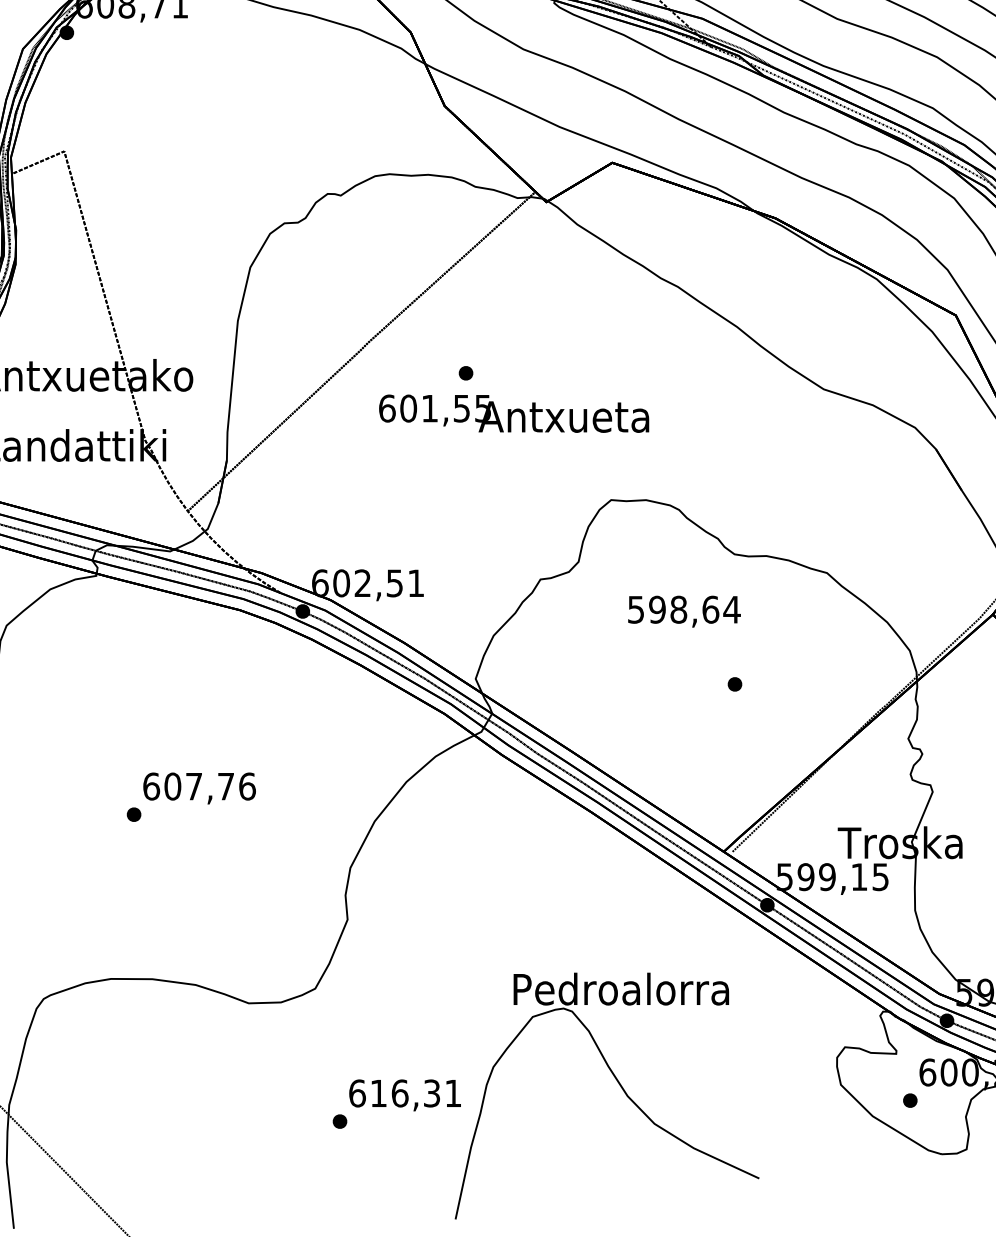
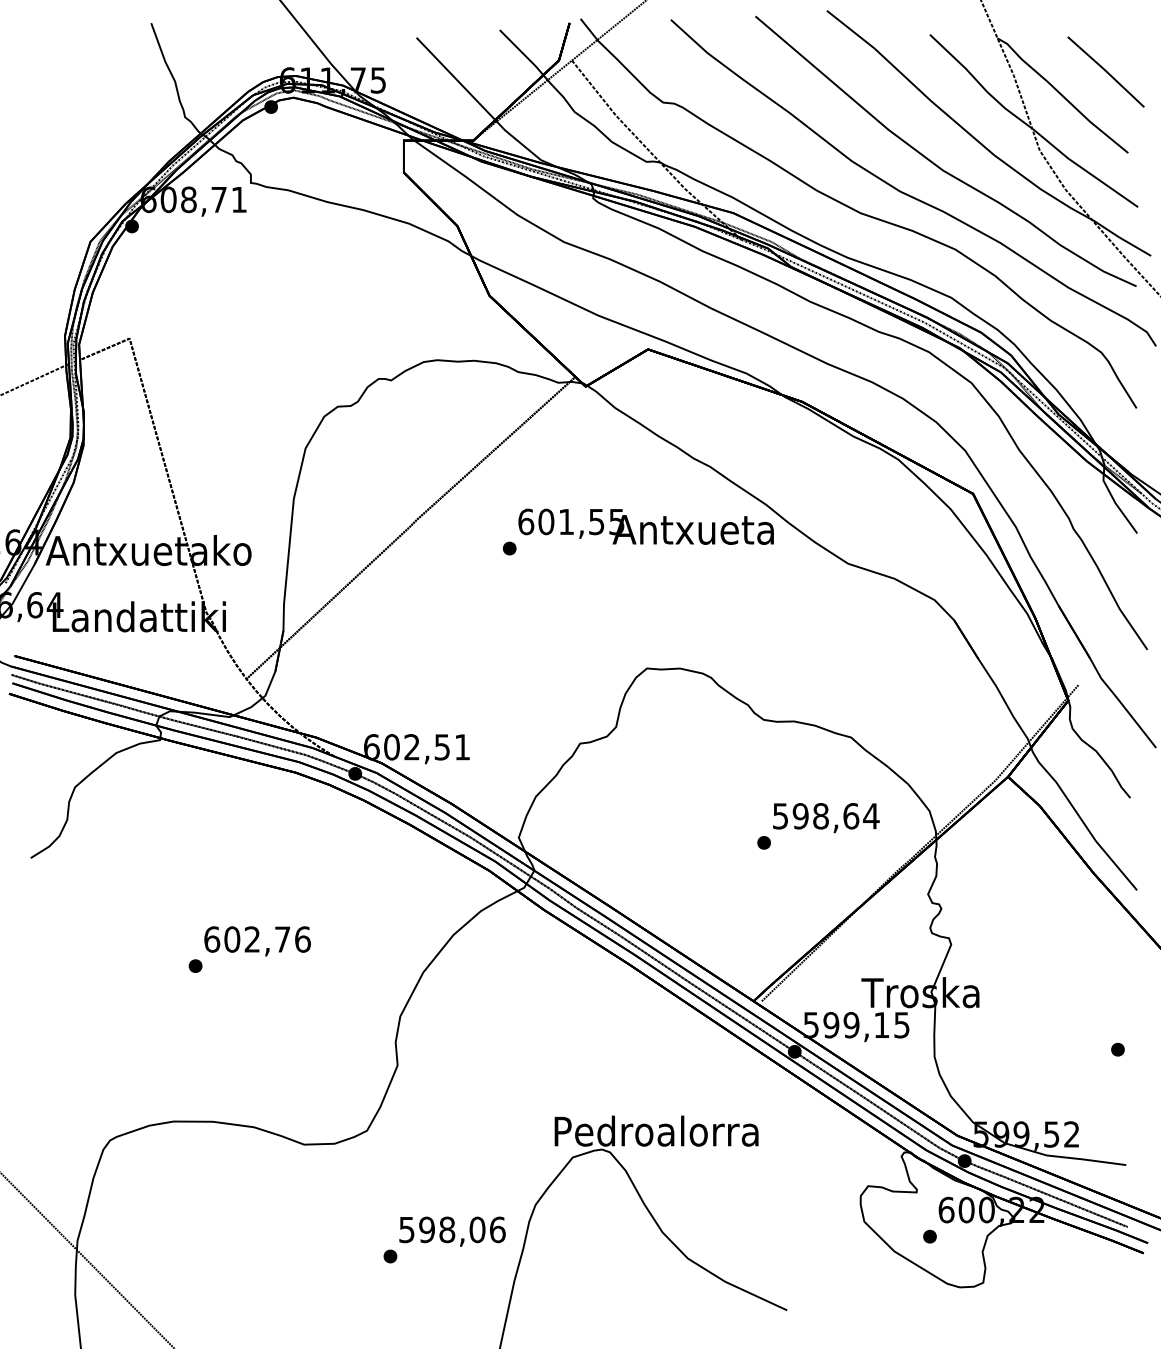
text: (513, 413) -> (645, 526), moved
text: (684, 612) -> (826, 818), moved
text: (193, 786) -> (251, 939), 607,76 -> 602,76
text: (405, 1093) -> (452, 1229), 616,31 -> 598,06

